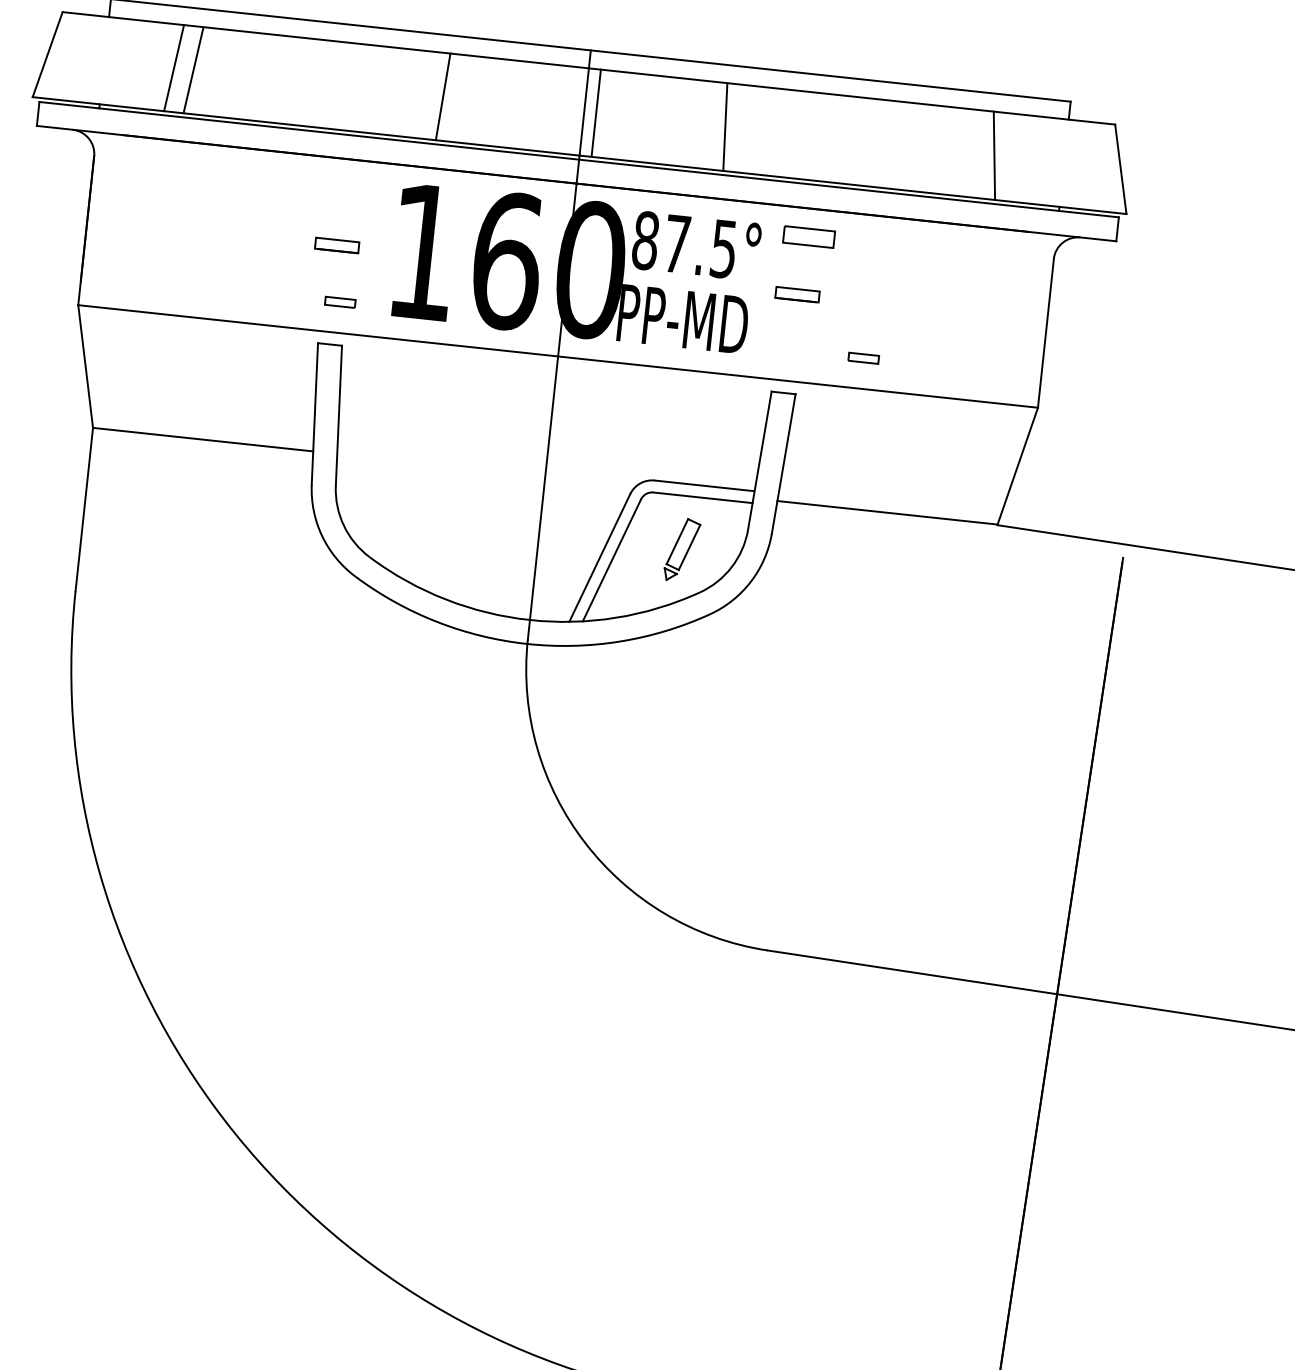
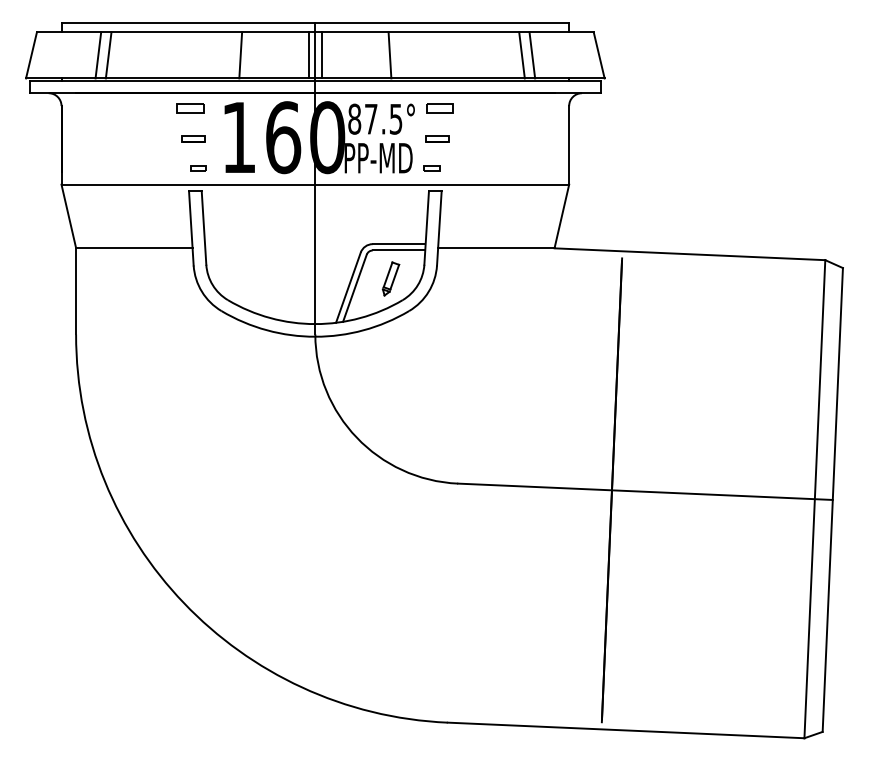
line: (573, 111) -> (309, 55), added
line: (973, 153) -> (521, 55), added
part: (337, 187) -> (190, 108), added
part: (862, 358) -> (431, 168), moved

